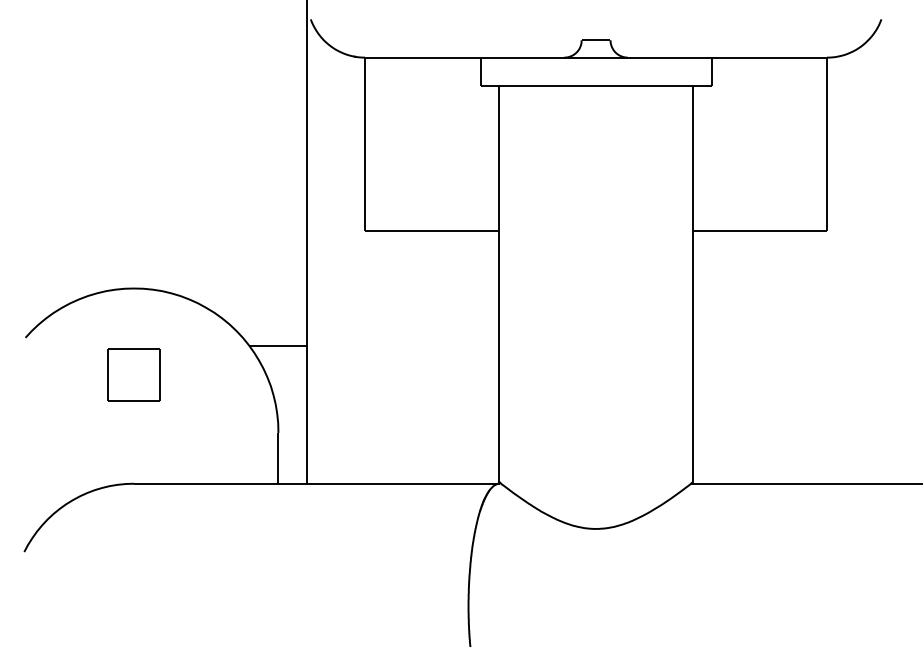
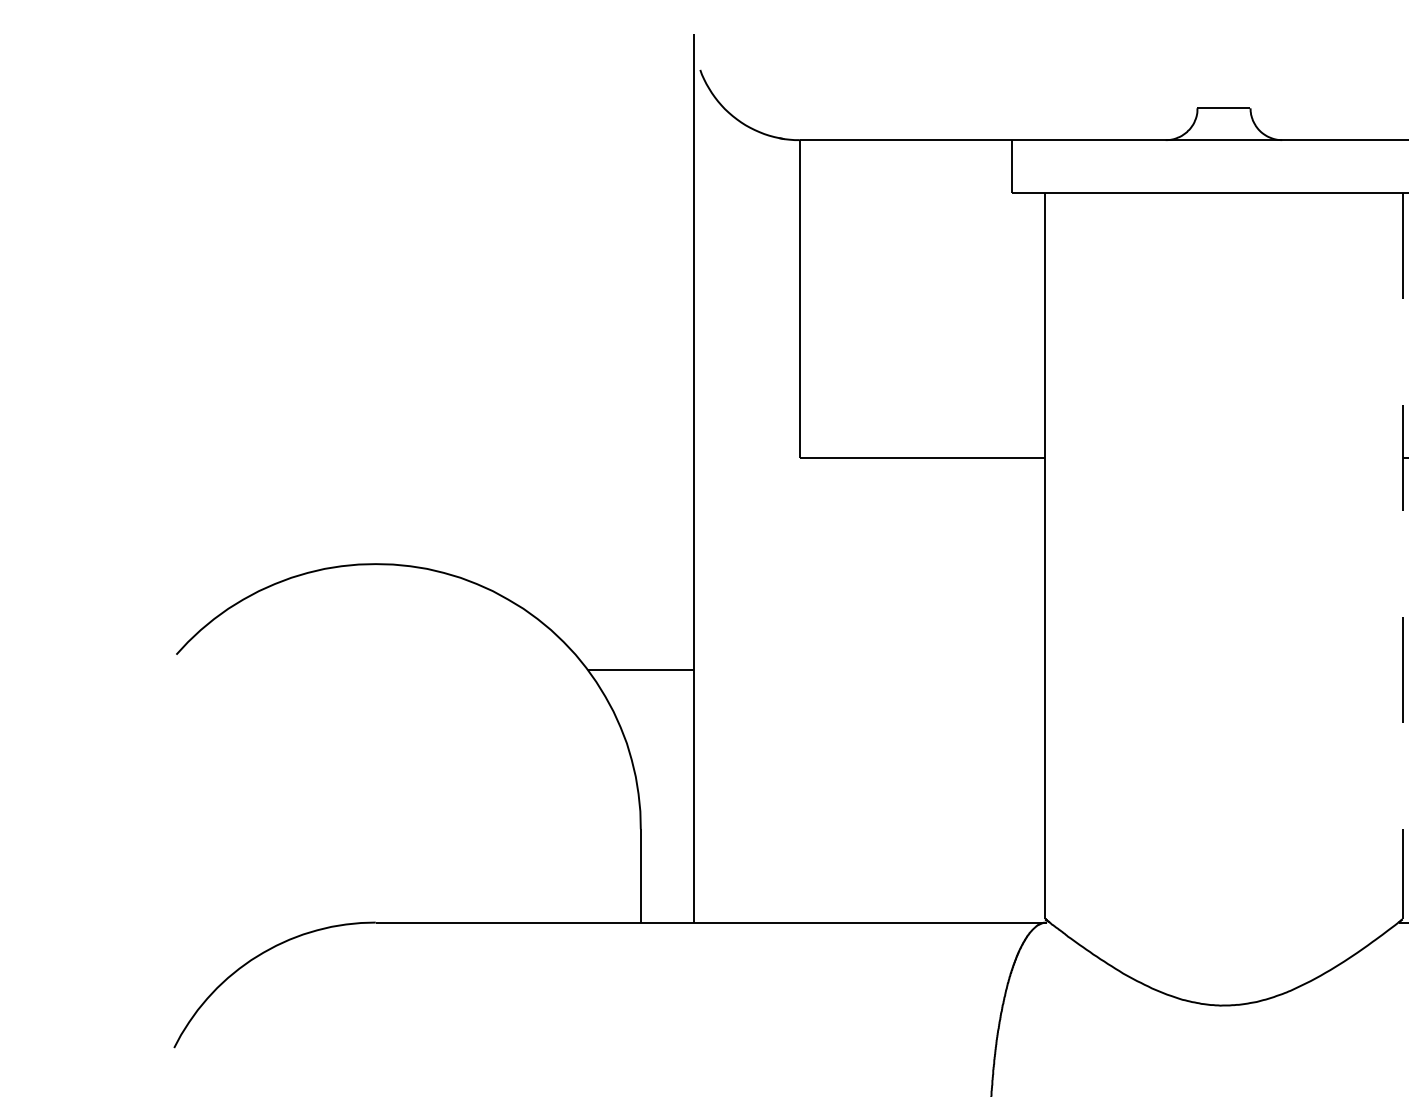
line: (693, 284) -> (1402, 556), solid -> dashed
part: (133, 374) -> (374, 721), removed

